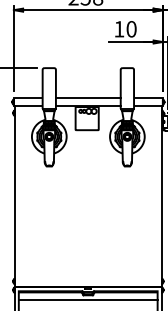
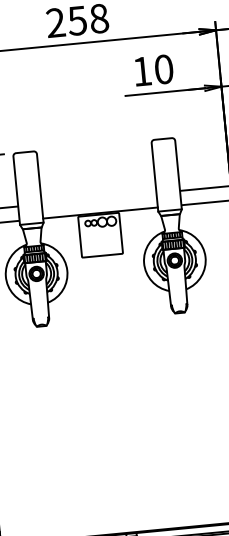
line: (87, 98) -> (97, 199), removed

